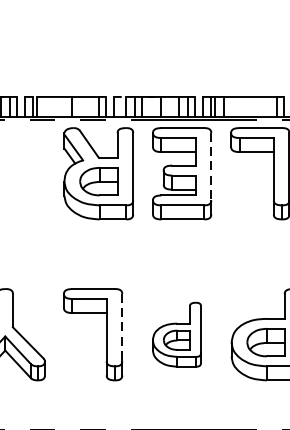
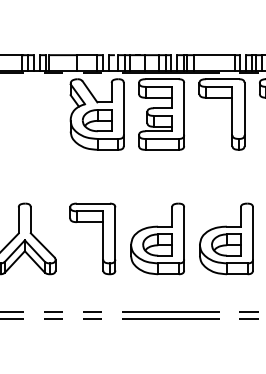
line: (211, 167) -> (184, 109), dashed -> solid
line: (122, 328) -> (115, 234), dashed -> solid
part: (176, 334) -> (157, 238), size x1.43

